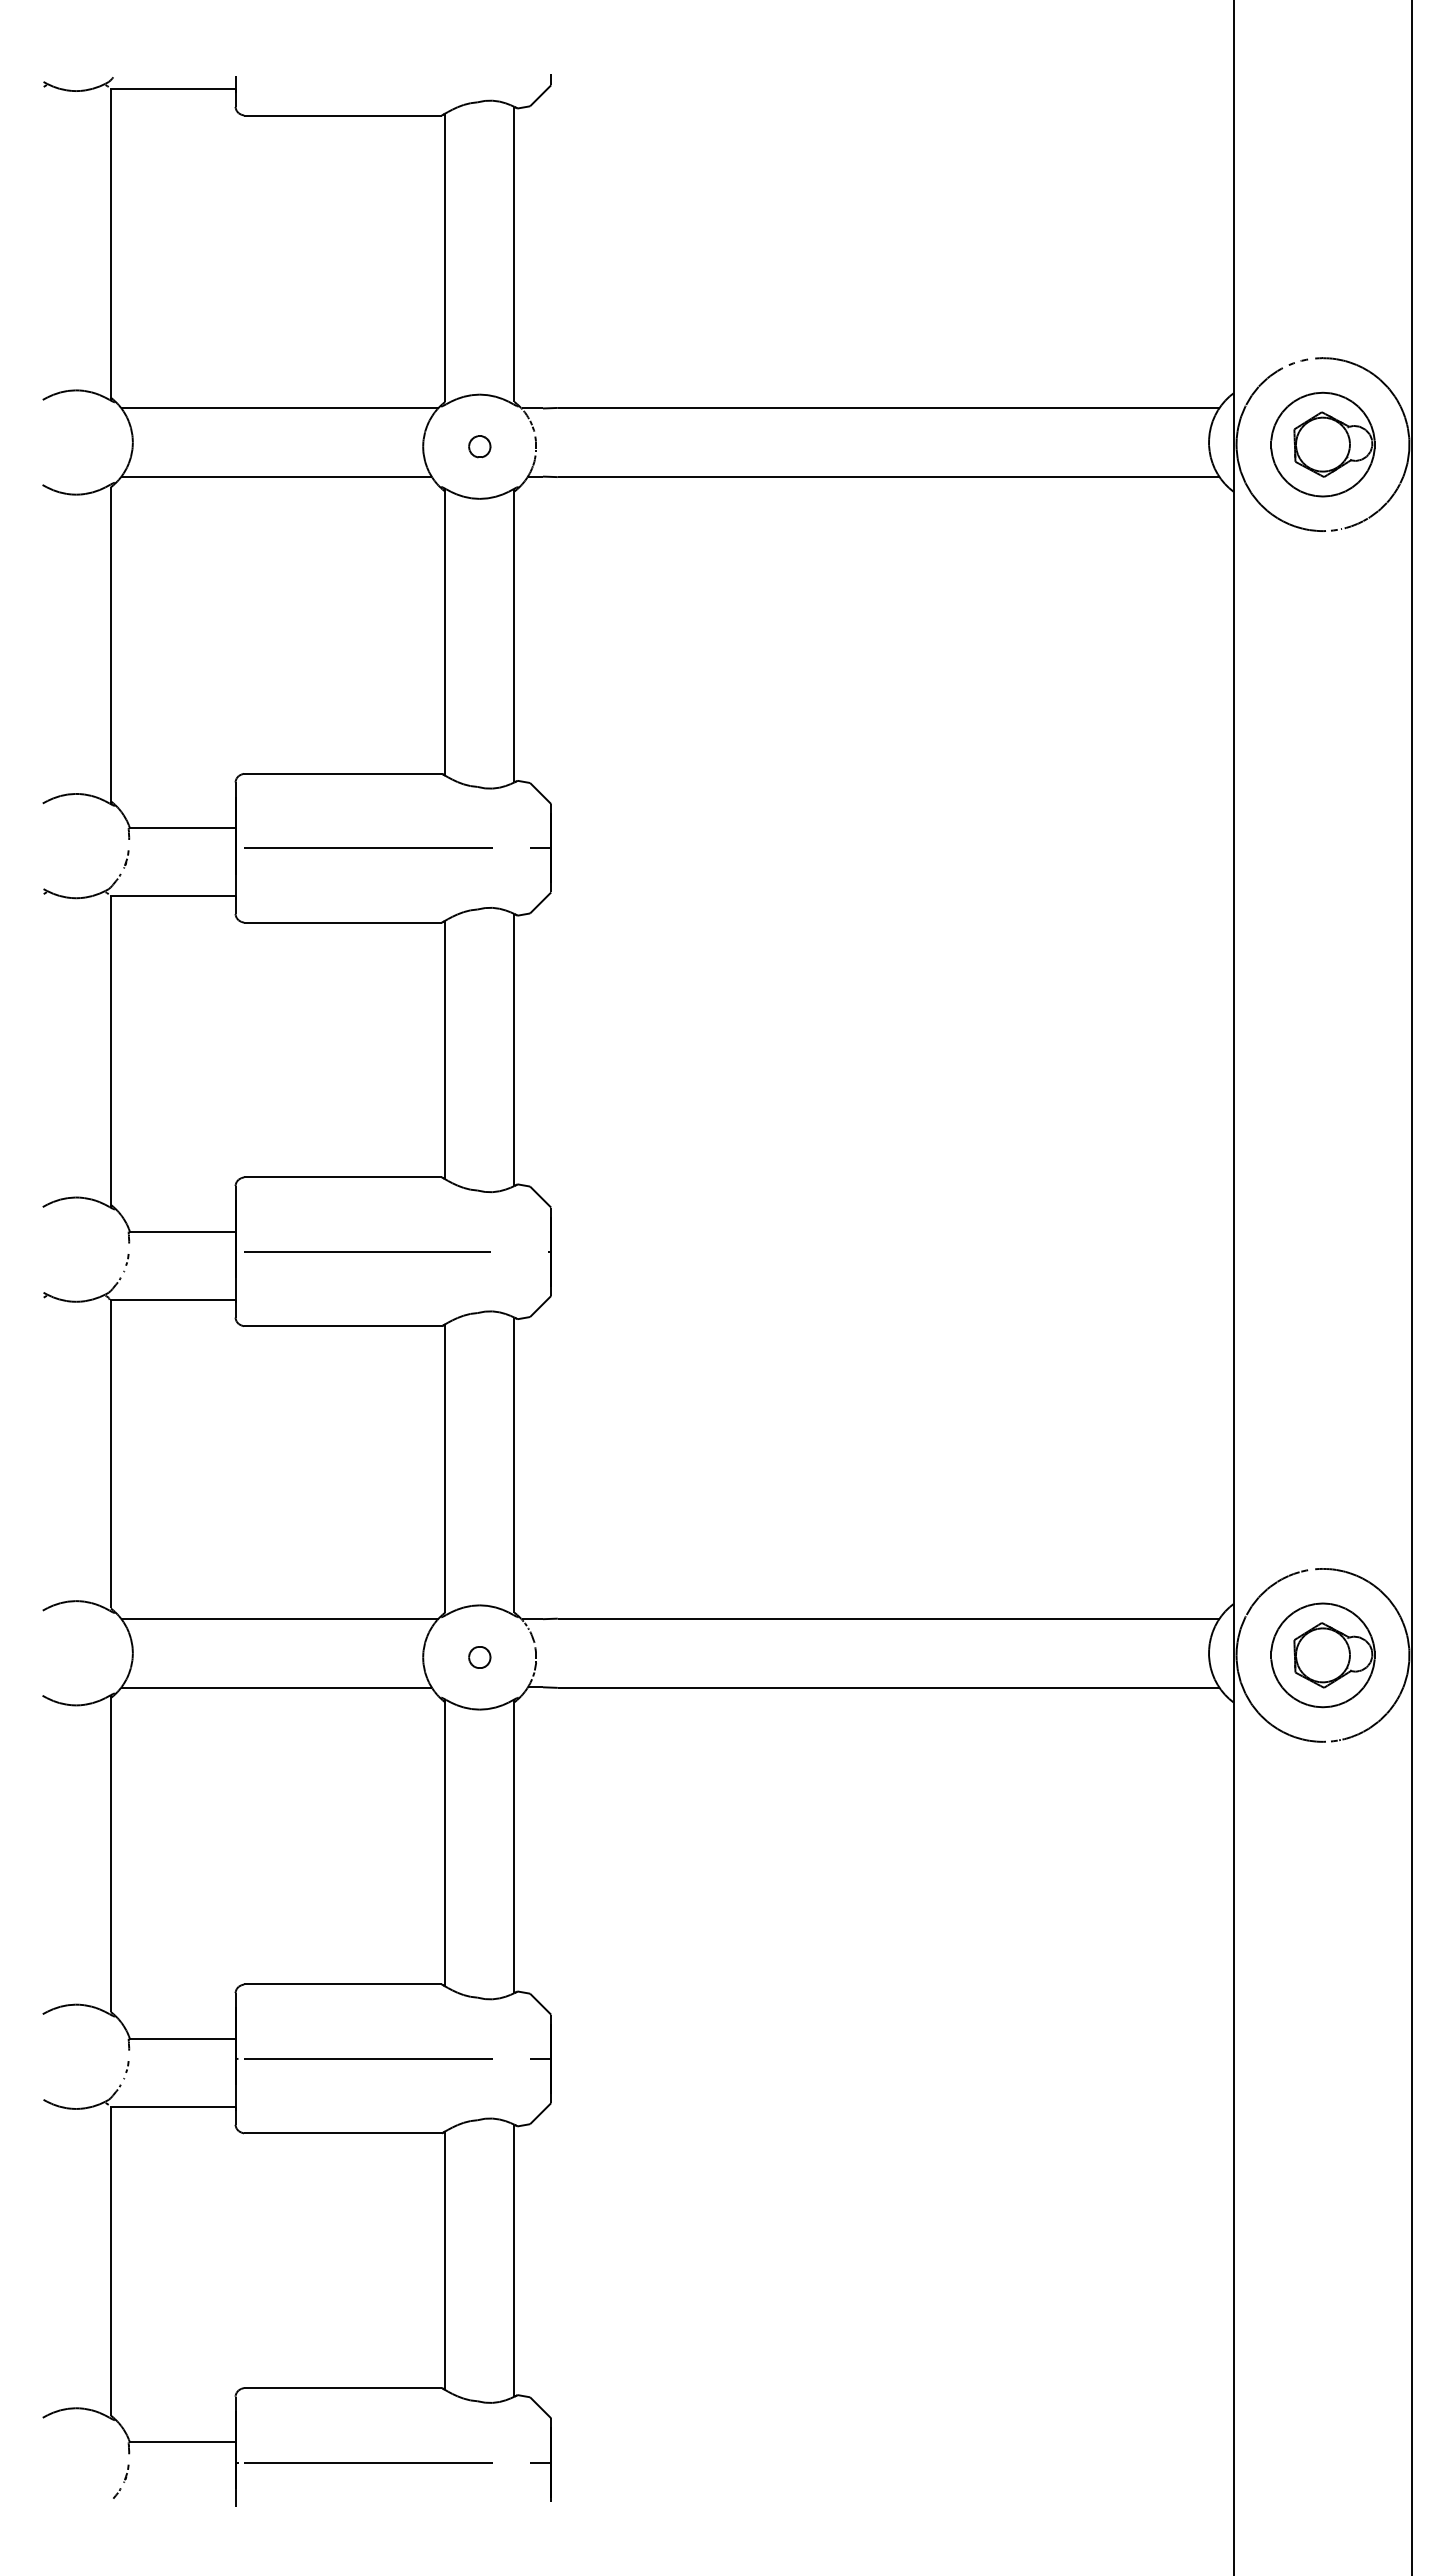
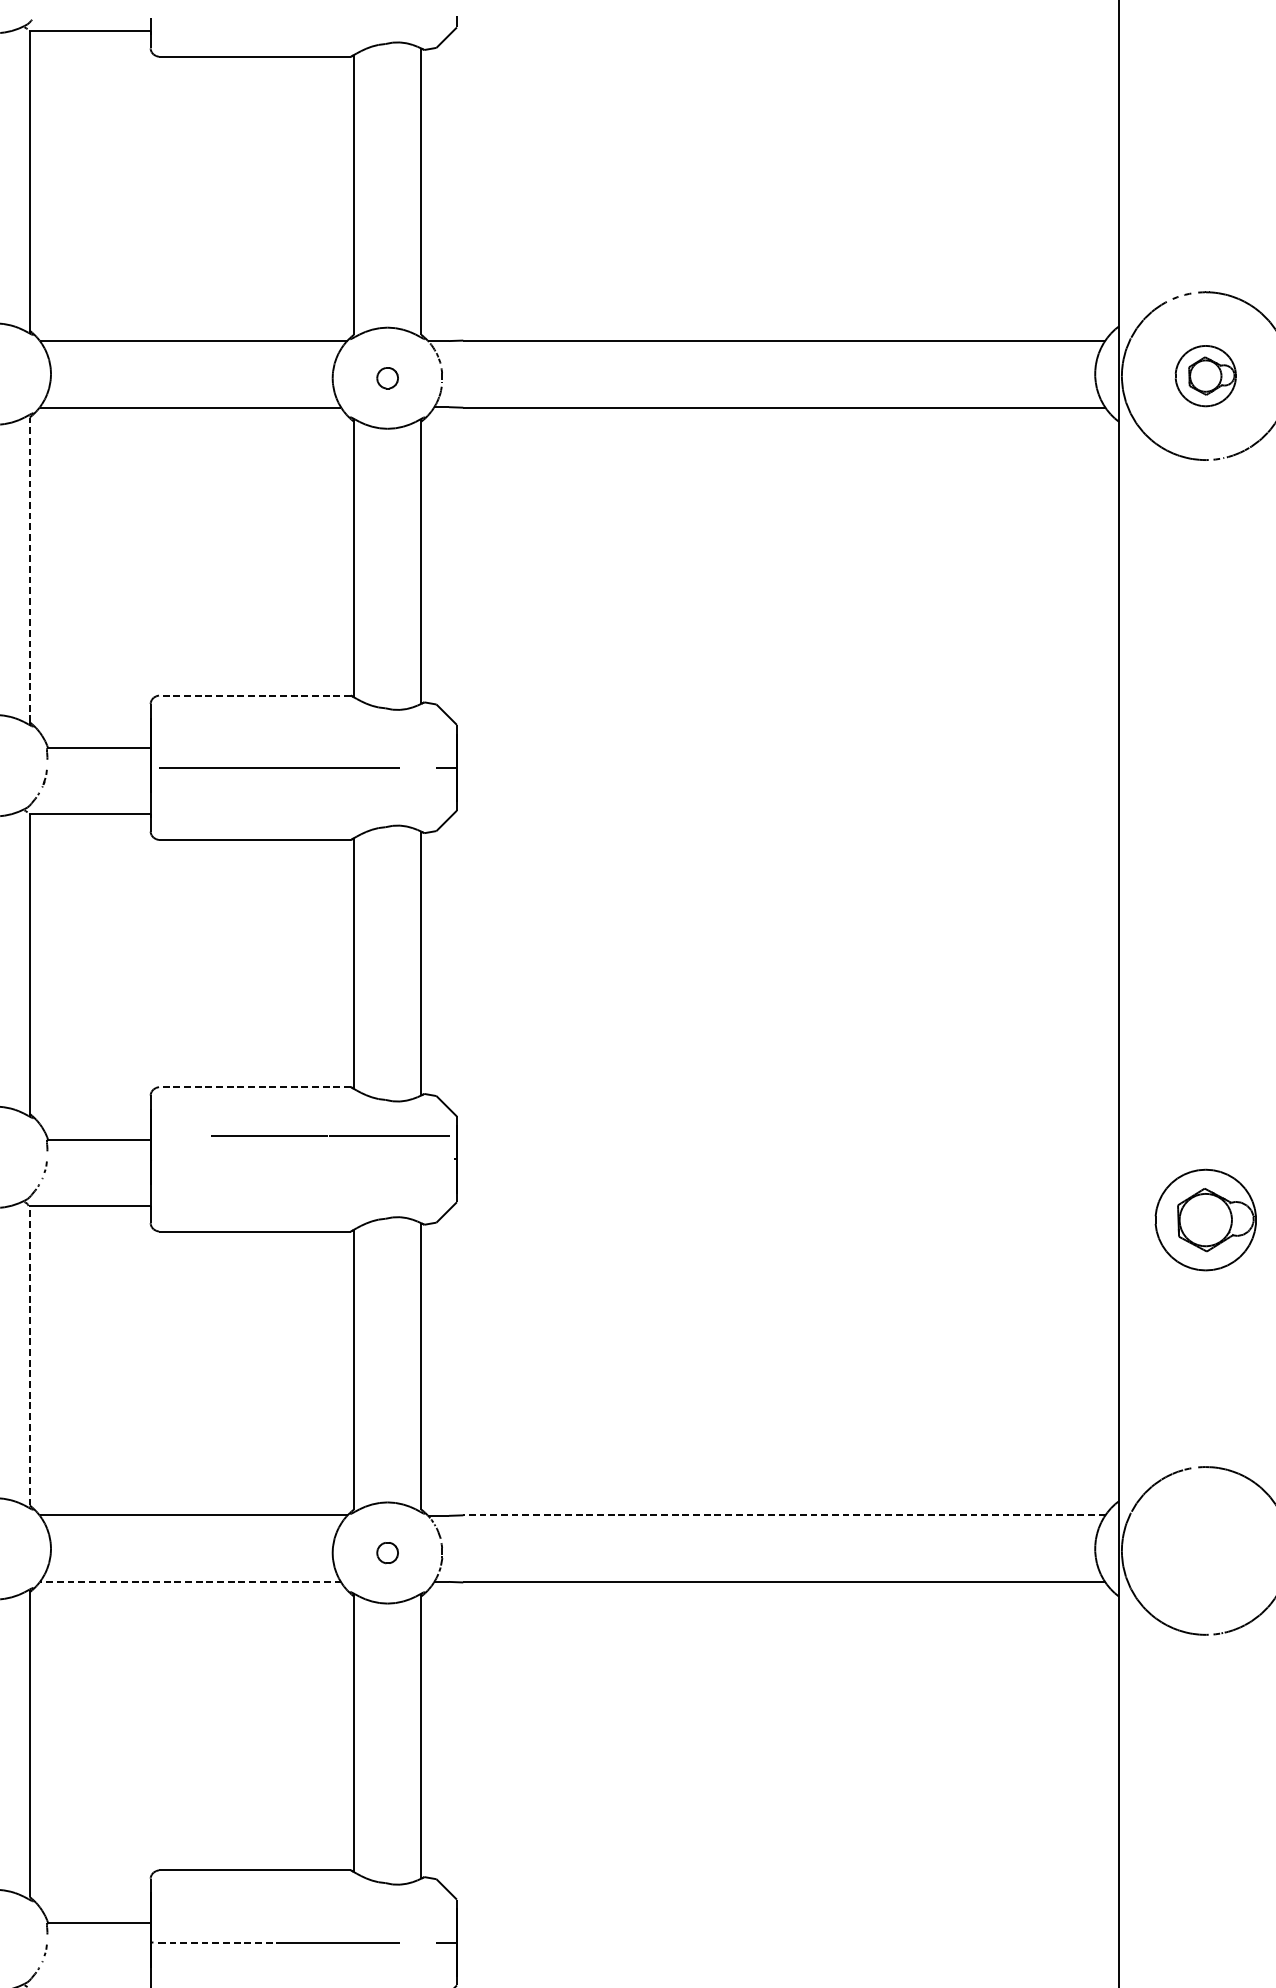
part: (1322, 444) -> (1205, 376), size x0.6
line: (110, 644) -> (29, 570), solid -> dashed
line: (343, 773) -> (255, 695), solid -> dashed
line: (343, 1177) -> (255, 1087), solid -> dashed
line: (367, 1251) -> (331, 1135), moved
line: (110, 1453) -> (29, 1355), solid -> dashed
line: (888, 1618) -> (784, 1515), solid -> dashed
part: (1322, 1655) -> (1205, 1220), moved
line: (276, 1687) -> (190, 1582), solid -> dashed
line: (305, 2058) -> (218, 1942), solid -> dashed

